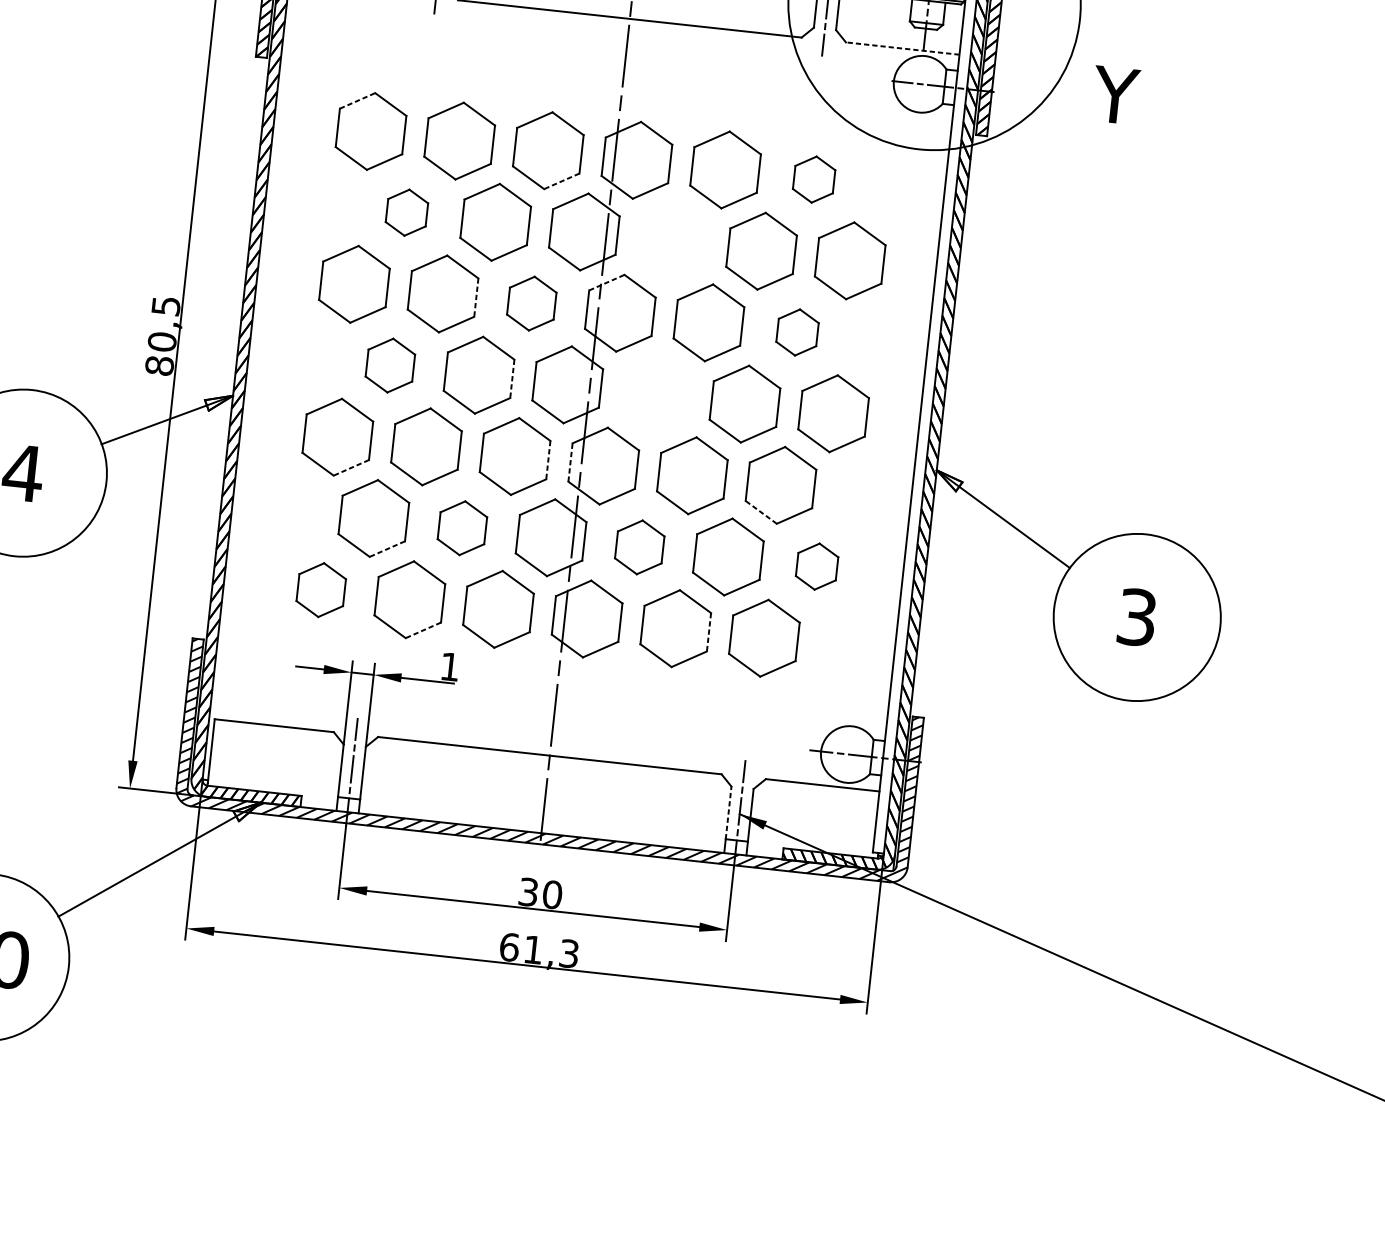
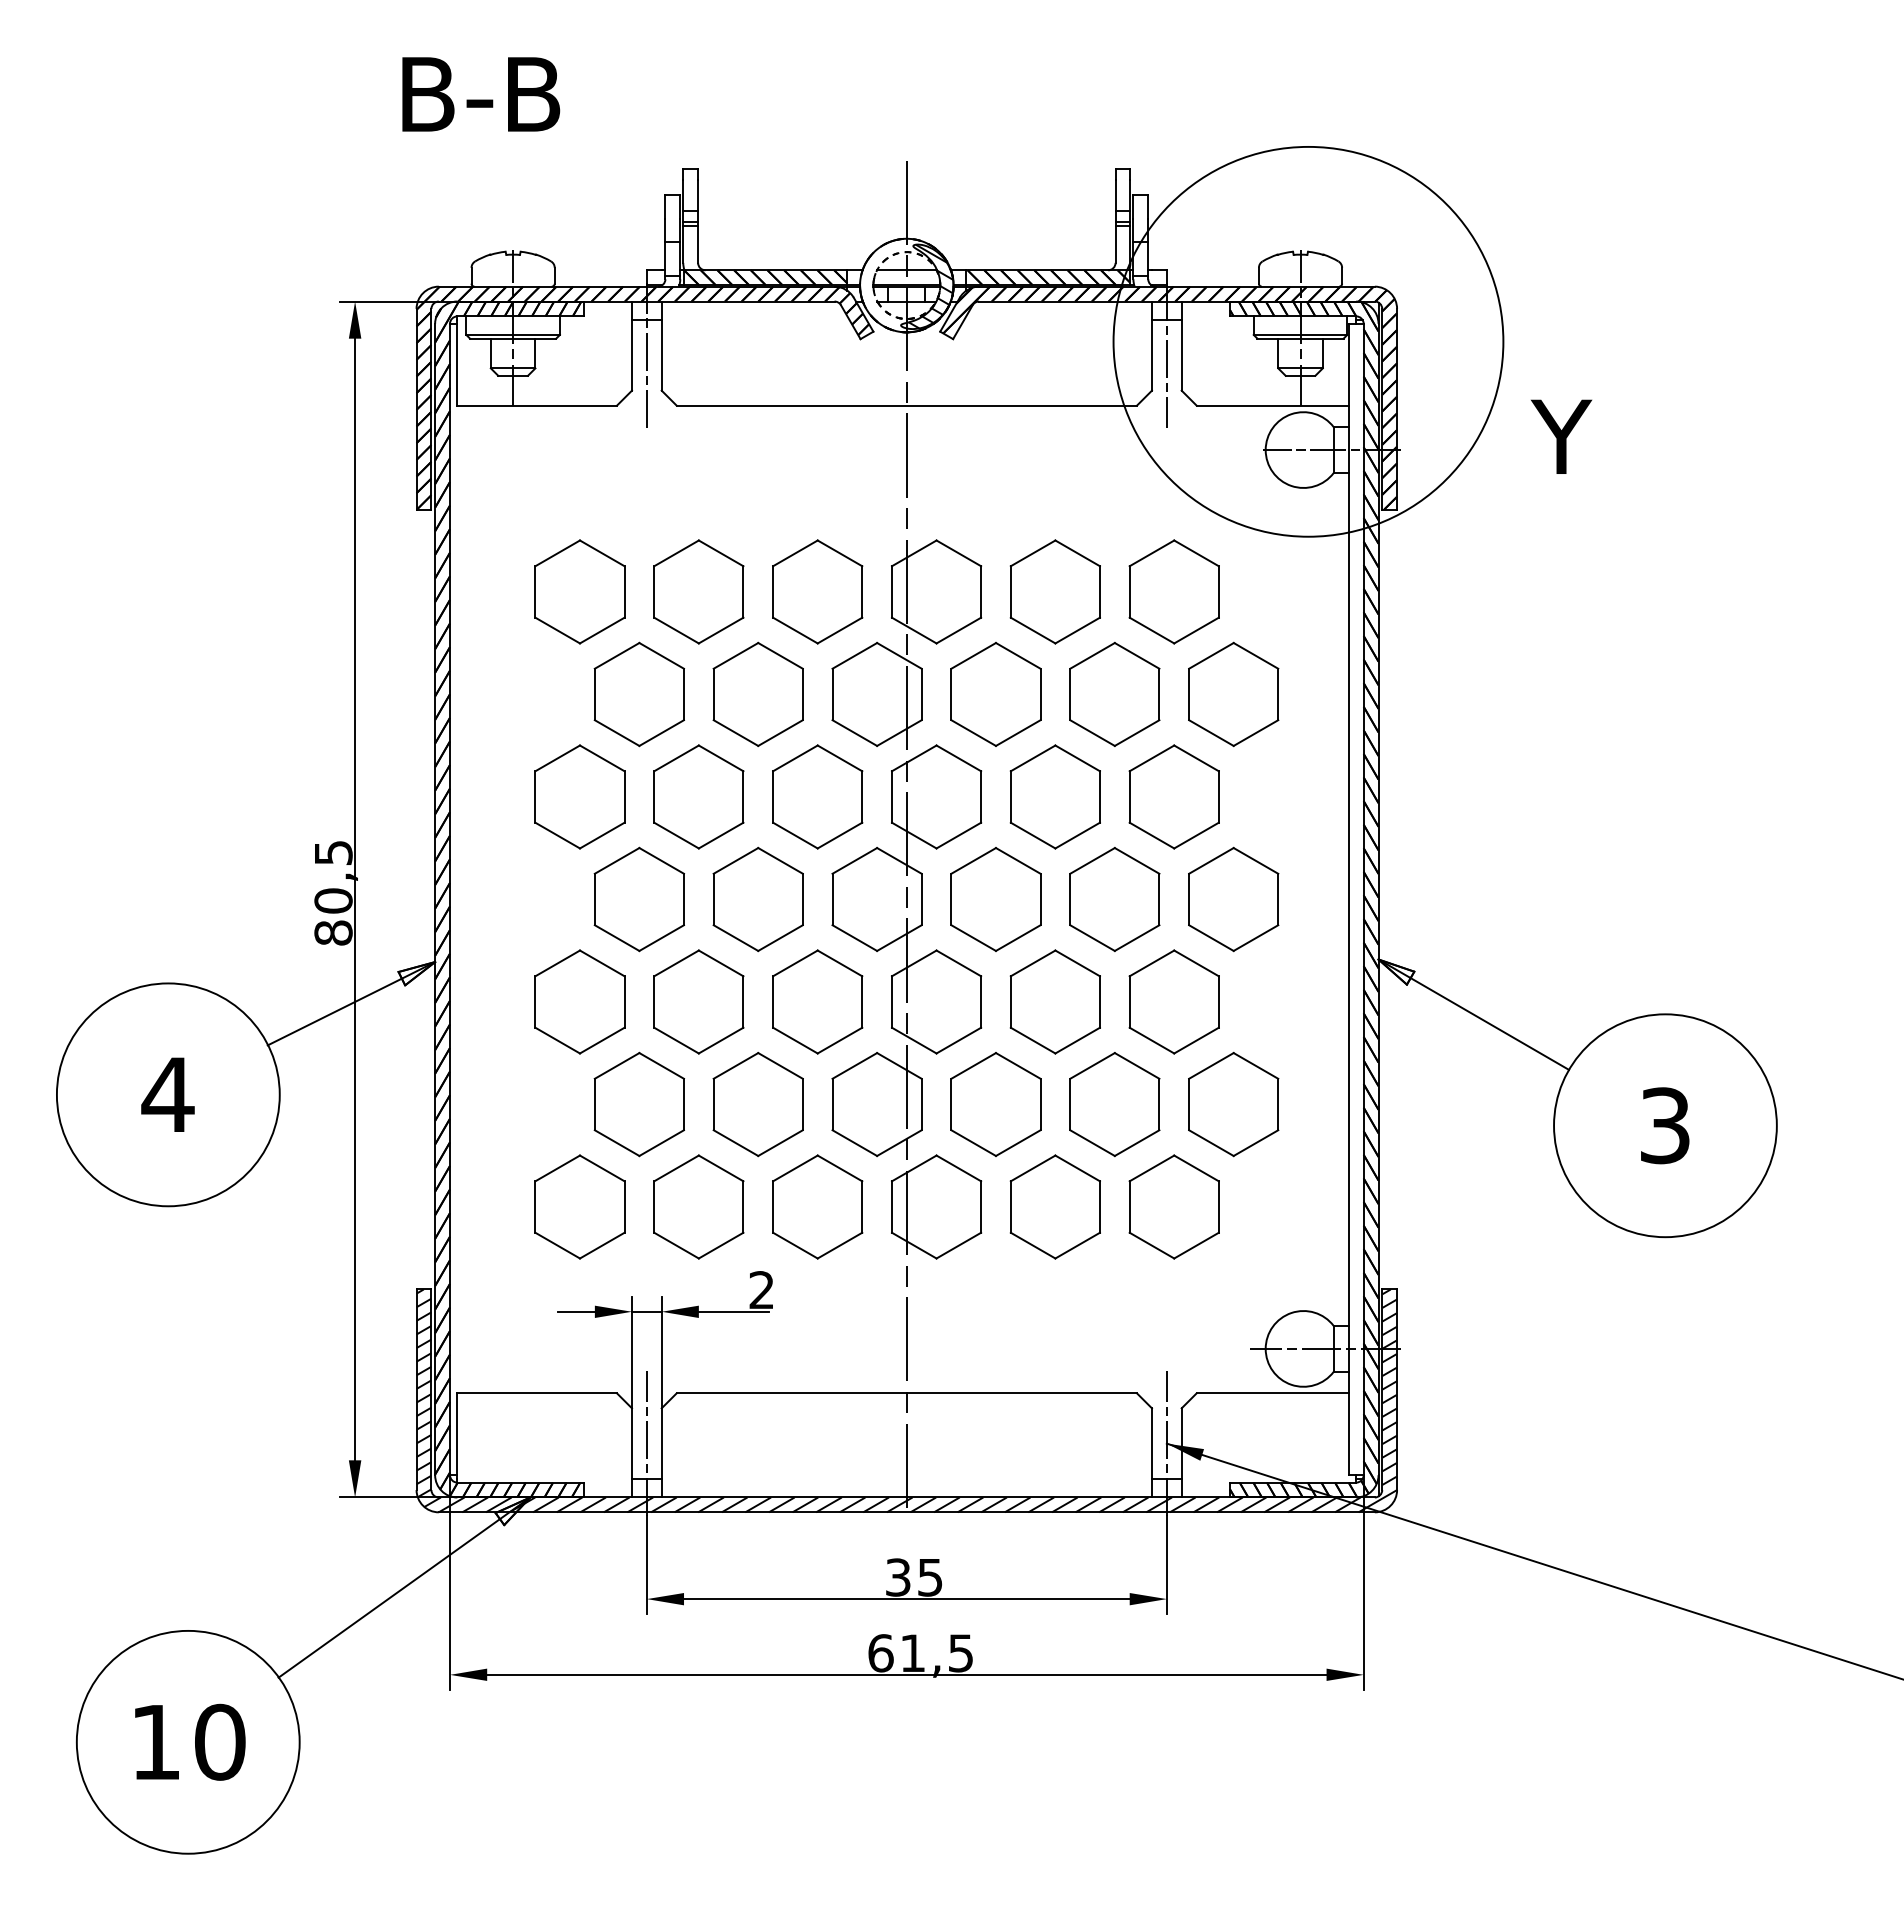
line: (902, 48) -> (1272, 405), dashed -> solid
line: (357, 100) -> (557, 553), dashed -> solid
part: (813, 179) -> (1173, 591), size x1.67
line: (561, 181) -> (839, 630), dashed -> solid
part: (406, 212) -> (638, 694), size x1.67
part: (672, 241) -> (995, 694), added
line: (607, 282) -> (914, 758), dashed -> solid
line: (476, 297) -> (743, 796), dashed -> solid
part: (531, 303) -> (817, 796), size x1.43
part: (797, 332) -> (1173, 796), size x1.67
part: (389, 365) -> (638, 899), size x1.43
line: (512, 378) -> (802, 899), dashed -> solid
part: (656, 394) -> (995, 899), added
line: (548, 460) -> (862, 1002), dashed -> solid
line: (570, 462) -> (891, 1002), dashed -> solid
line: (351, 467) -> (602, 1040), dashed -> solid
line: (760, 512) -> (1151, 1040), dashed -> solid
part: (461, 528) -> (757, 1104), size x1.43
part: (639, 547) -> (995, 1104), size x1.43
line: (387, 549) -> (661, 1143), dashed -> solid
part: (816, 566) -> (1233, 1104), size x1.67
part: (320, 589) -> (579, 1206), size x1.43
line: (423, 630) -> (721, 1245), dashed -> solid
line: (708, 632) -> (1099, 1207), dashed -> solid
text: (449, 666) -> (761, 1289), 1 -> 2
line: (728, 812) -> (1151, 1443), dashed -> solid
text: (552, 894) -> (930, 1577), 30 -> 35
text: (569, 953) -> (961, 1652), 61,3 -> 61,5

